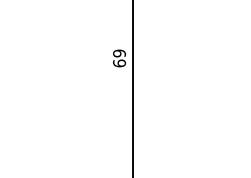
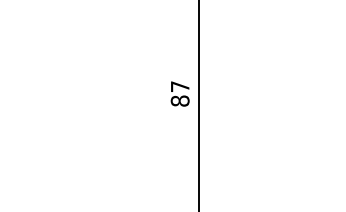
text: (119, 58) -> (180, 93), 69 -> 87

